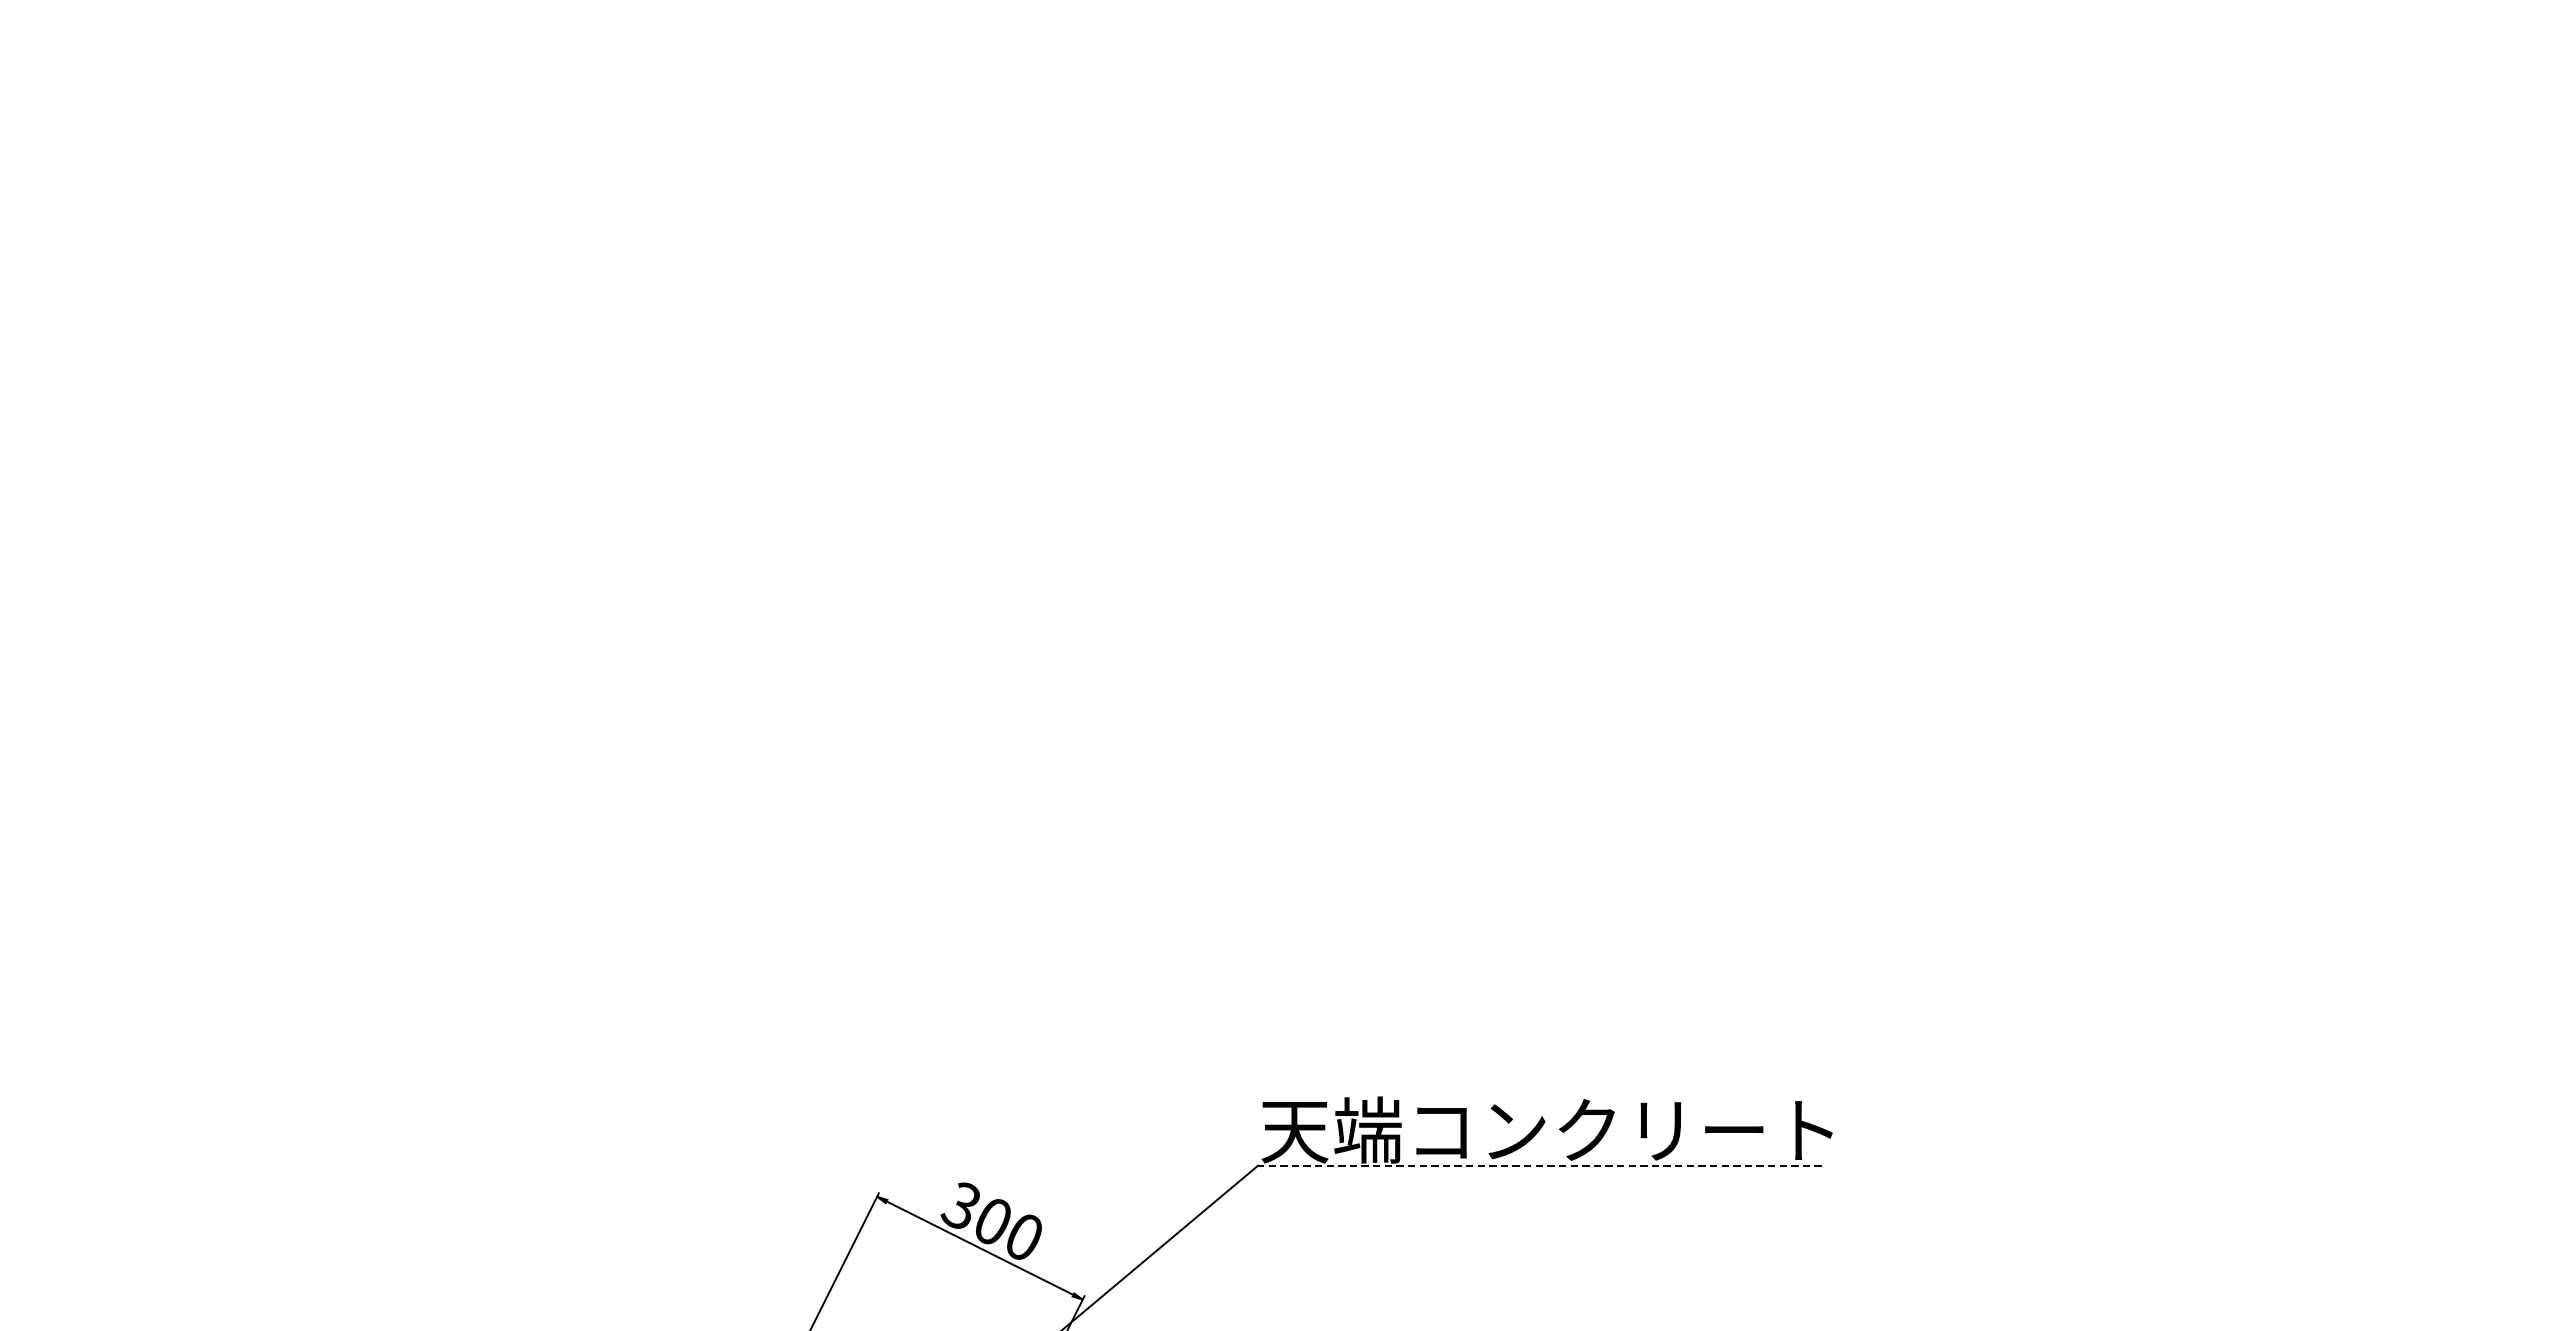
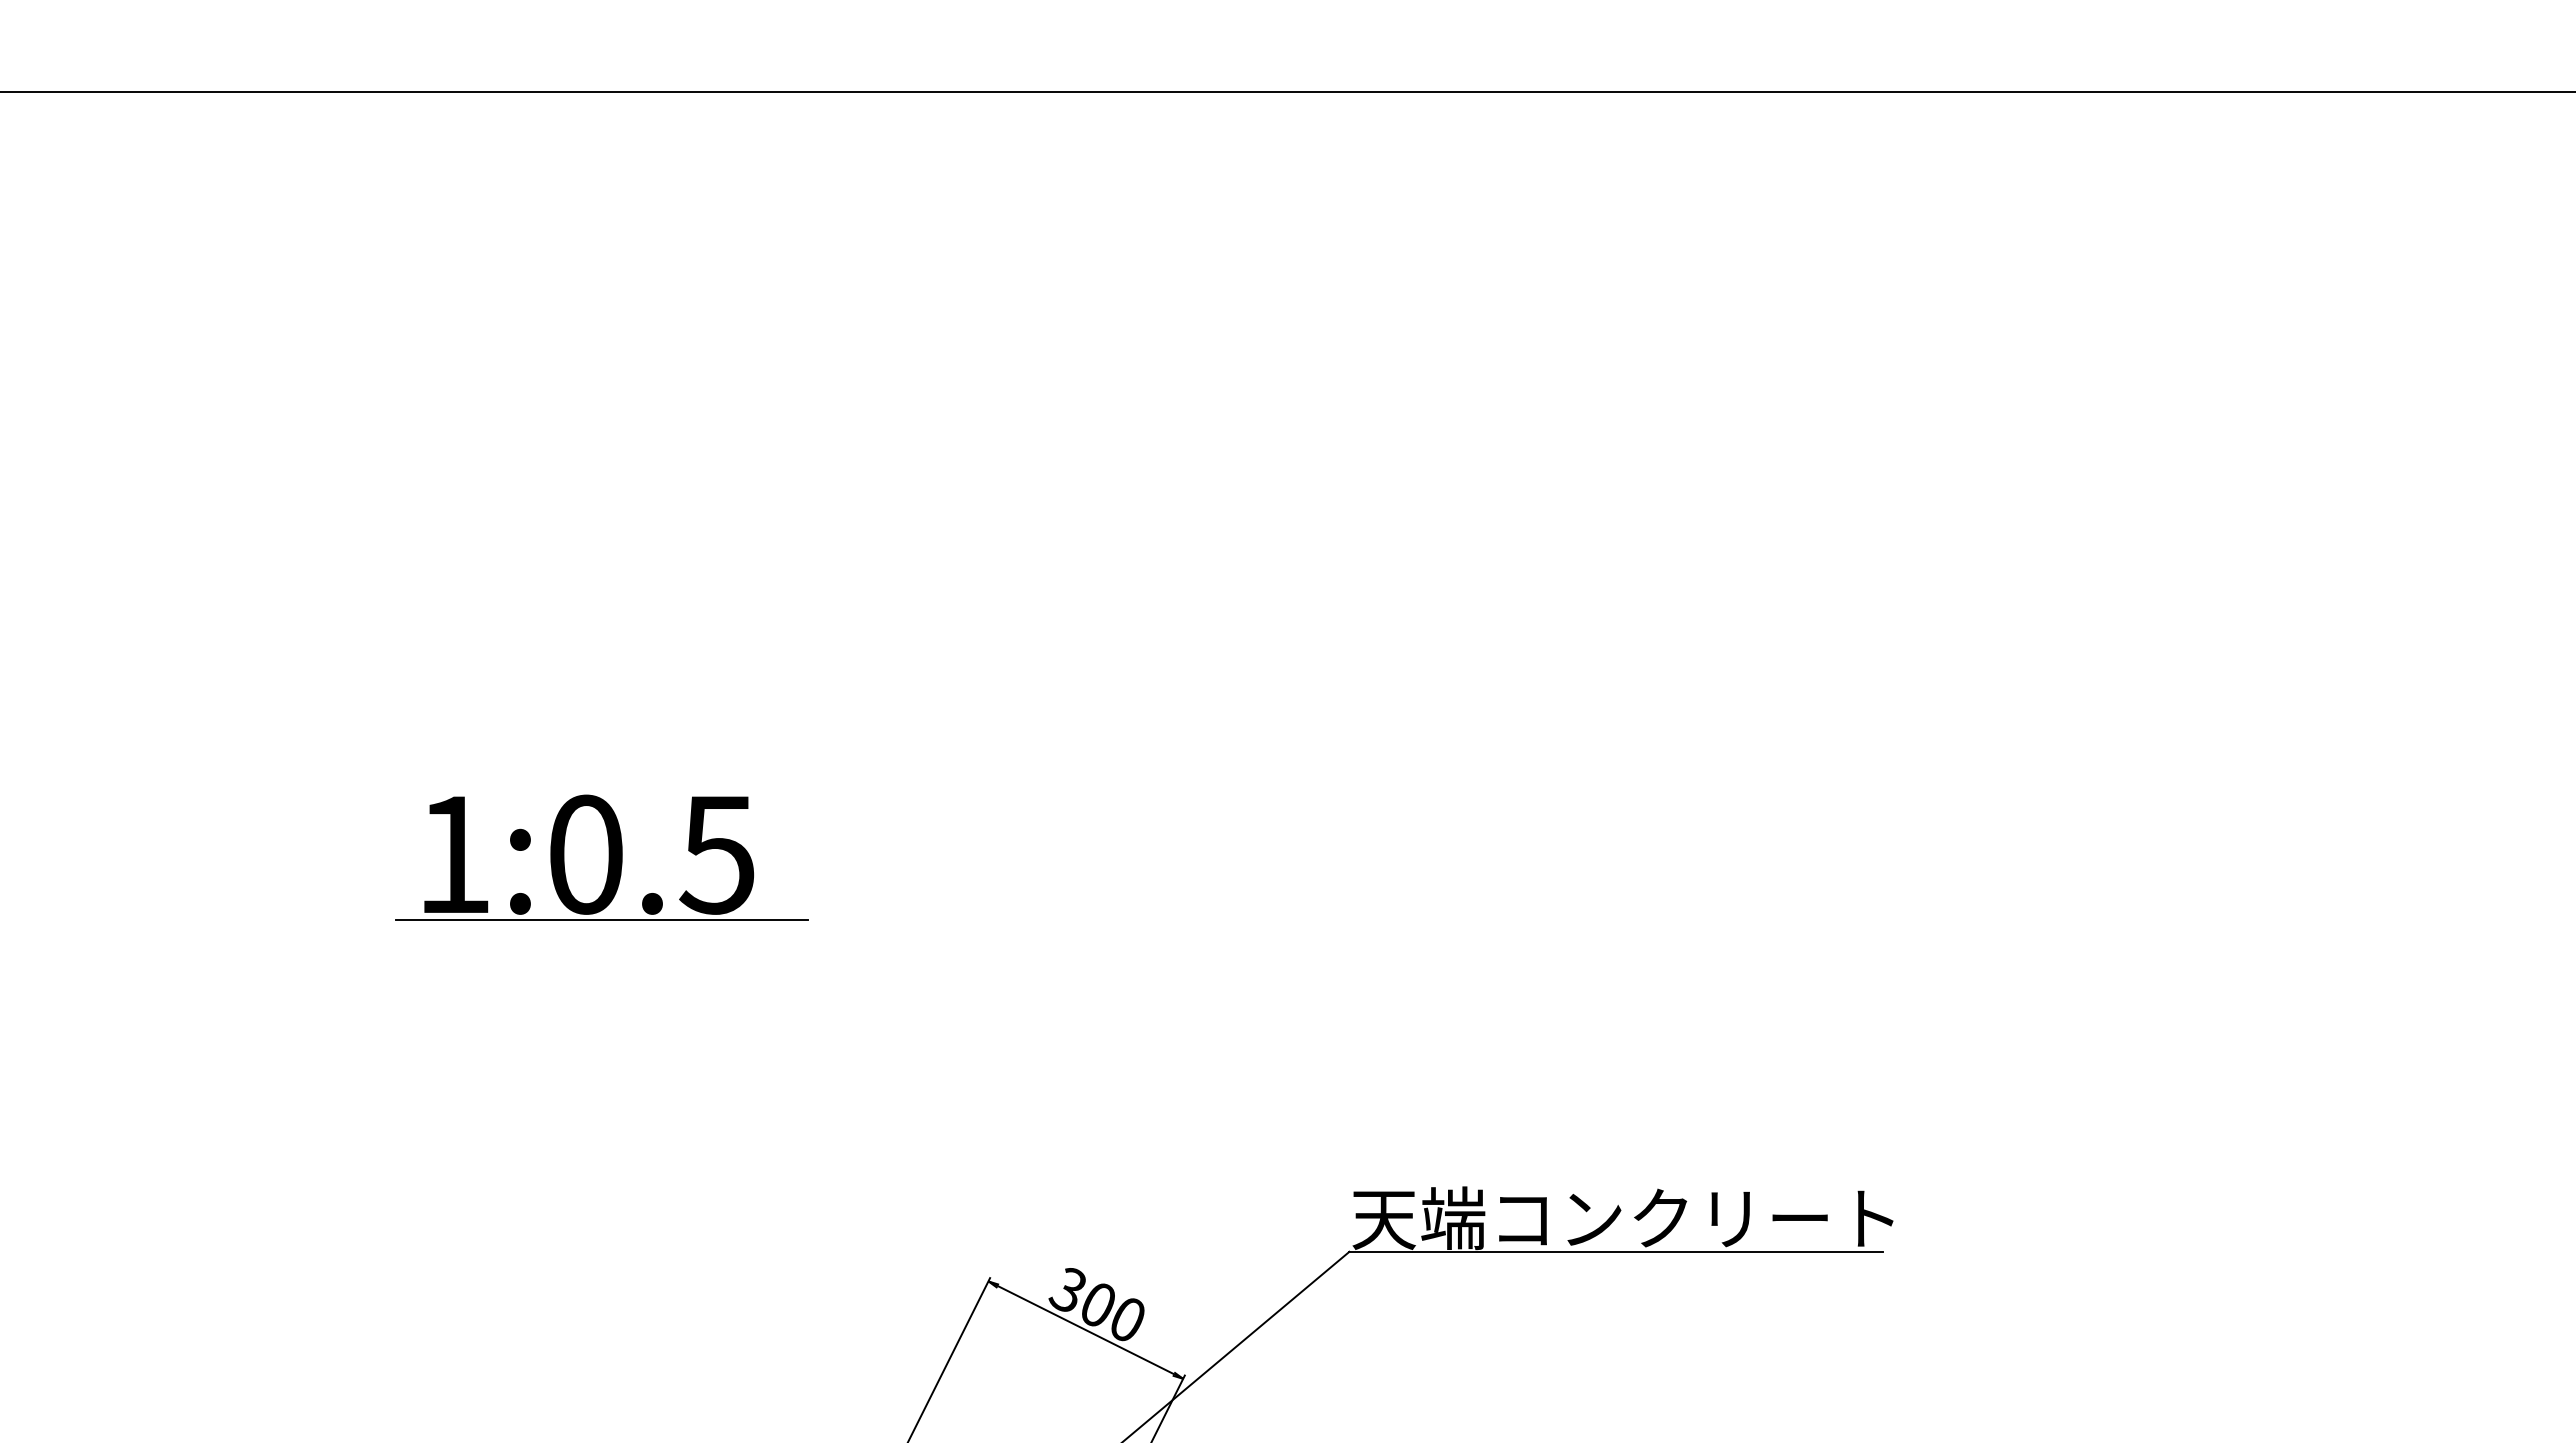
part: (468, 749) -> (601, 857), added
line: (1540, 1165) -> (1616, 1251), dashed -> solid

